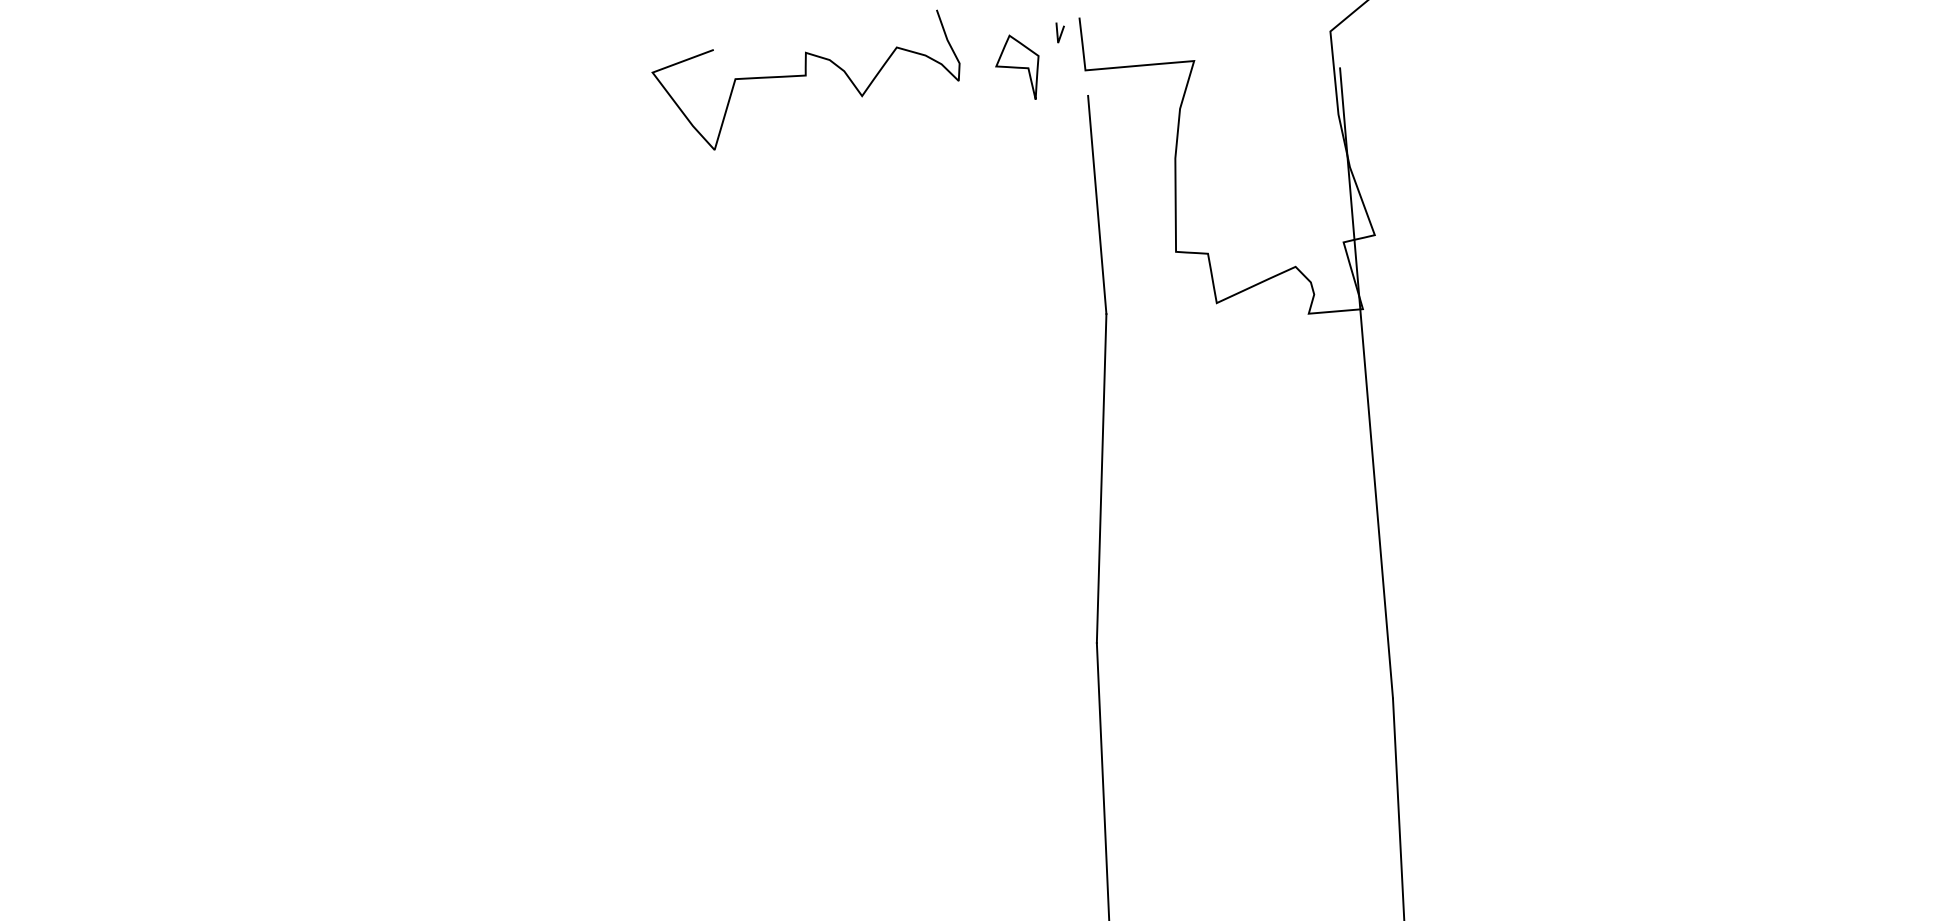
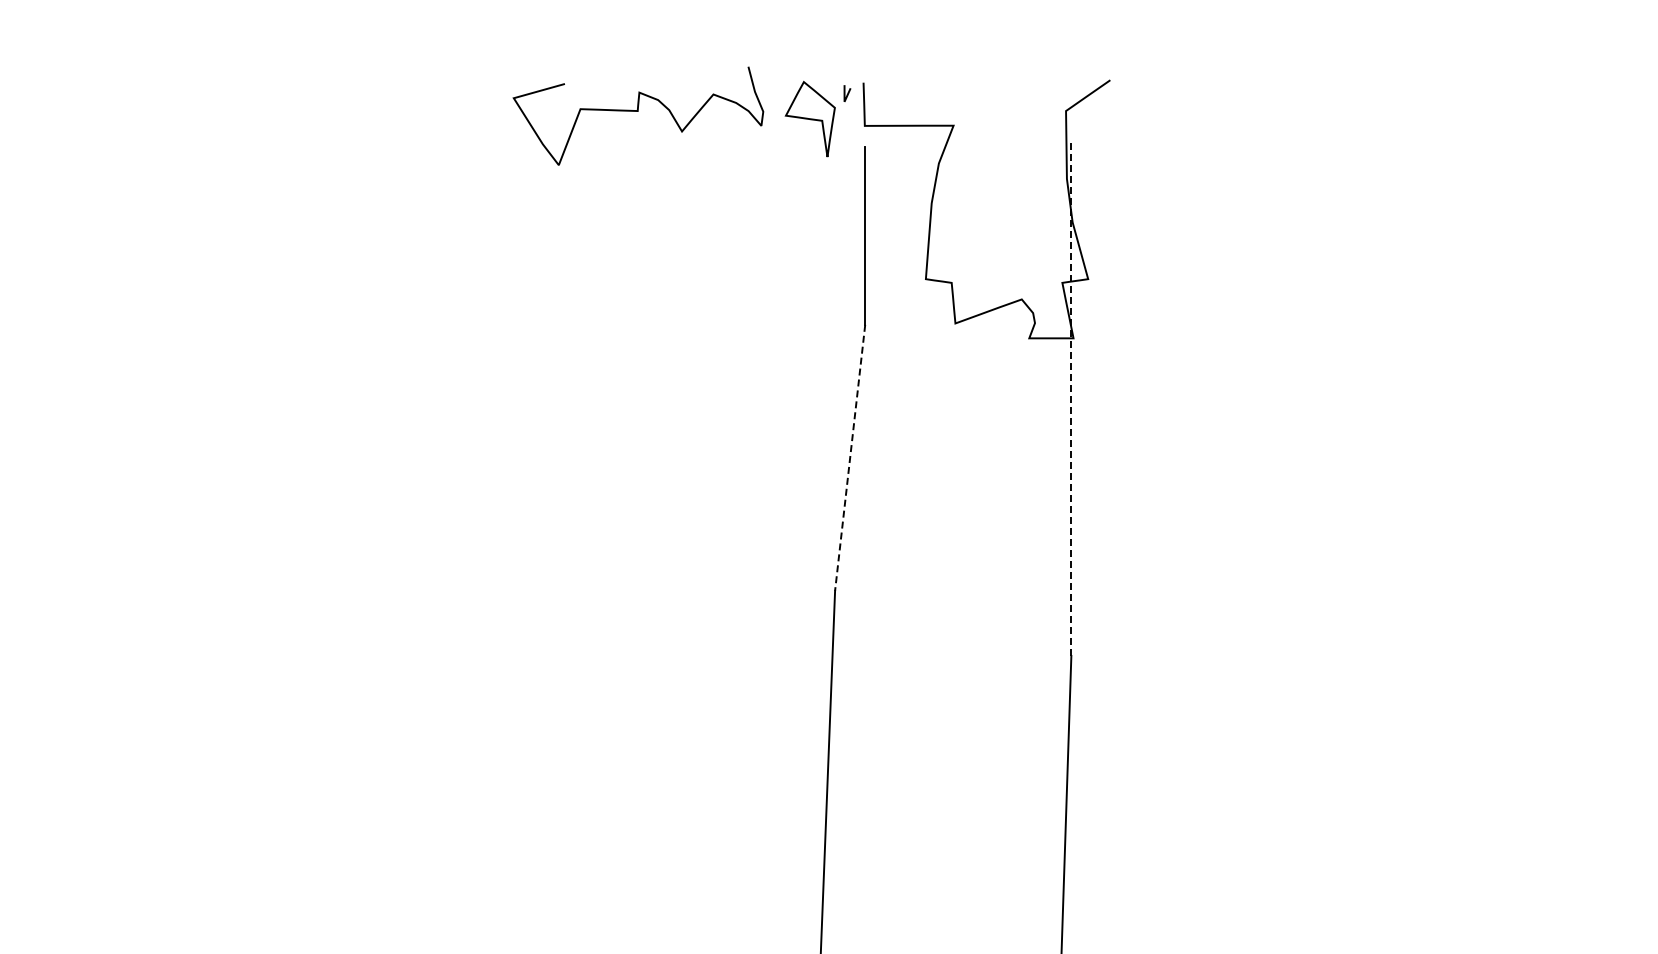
part: (1016, 67) -> (809, 118), size x1.4
line: (1366, 383) -> (1071, 398), solid -> dashed
line: (1102, 478) -> (850, 457), solid -> dashed

